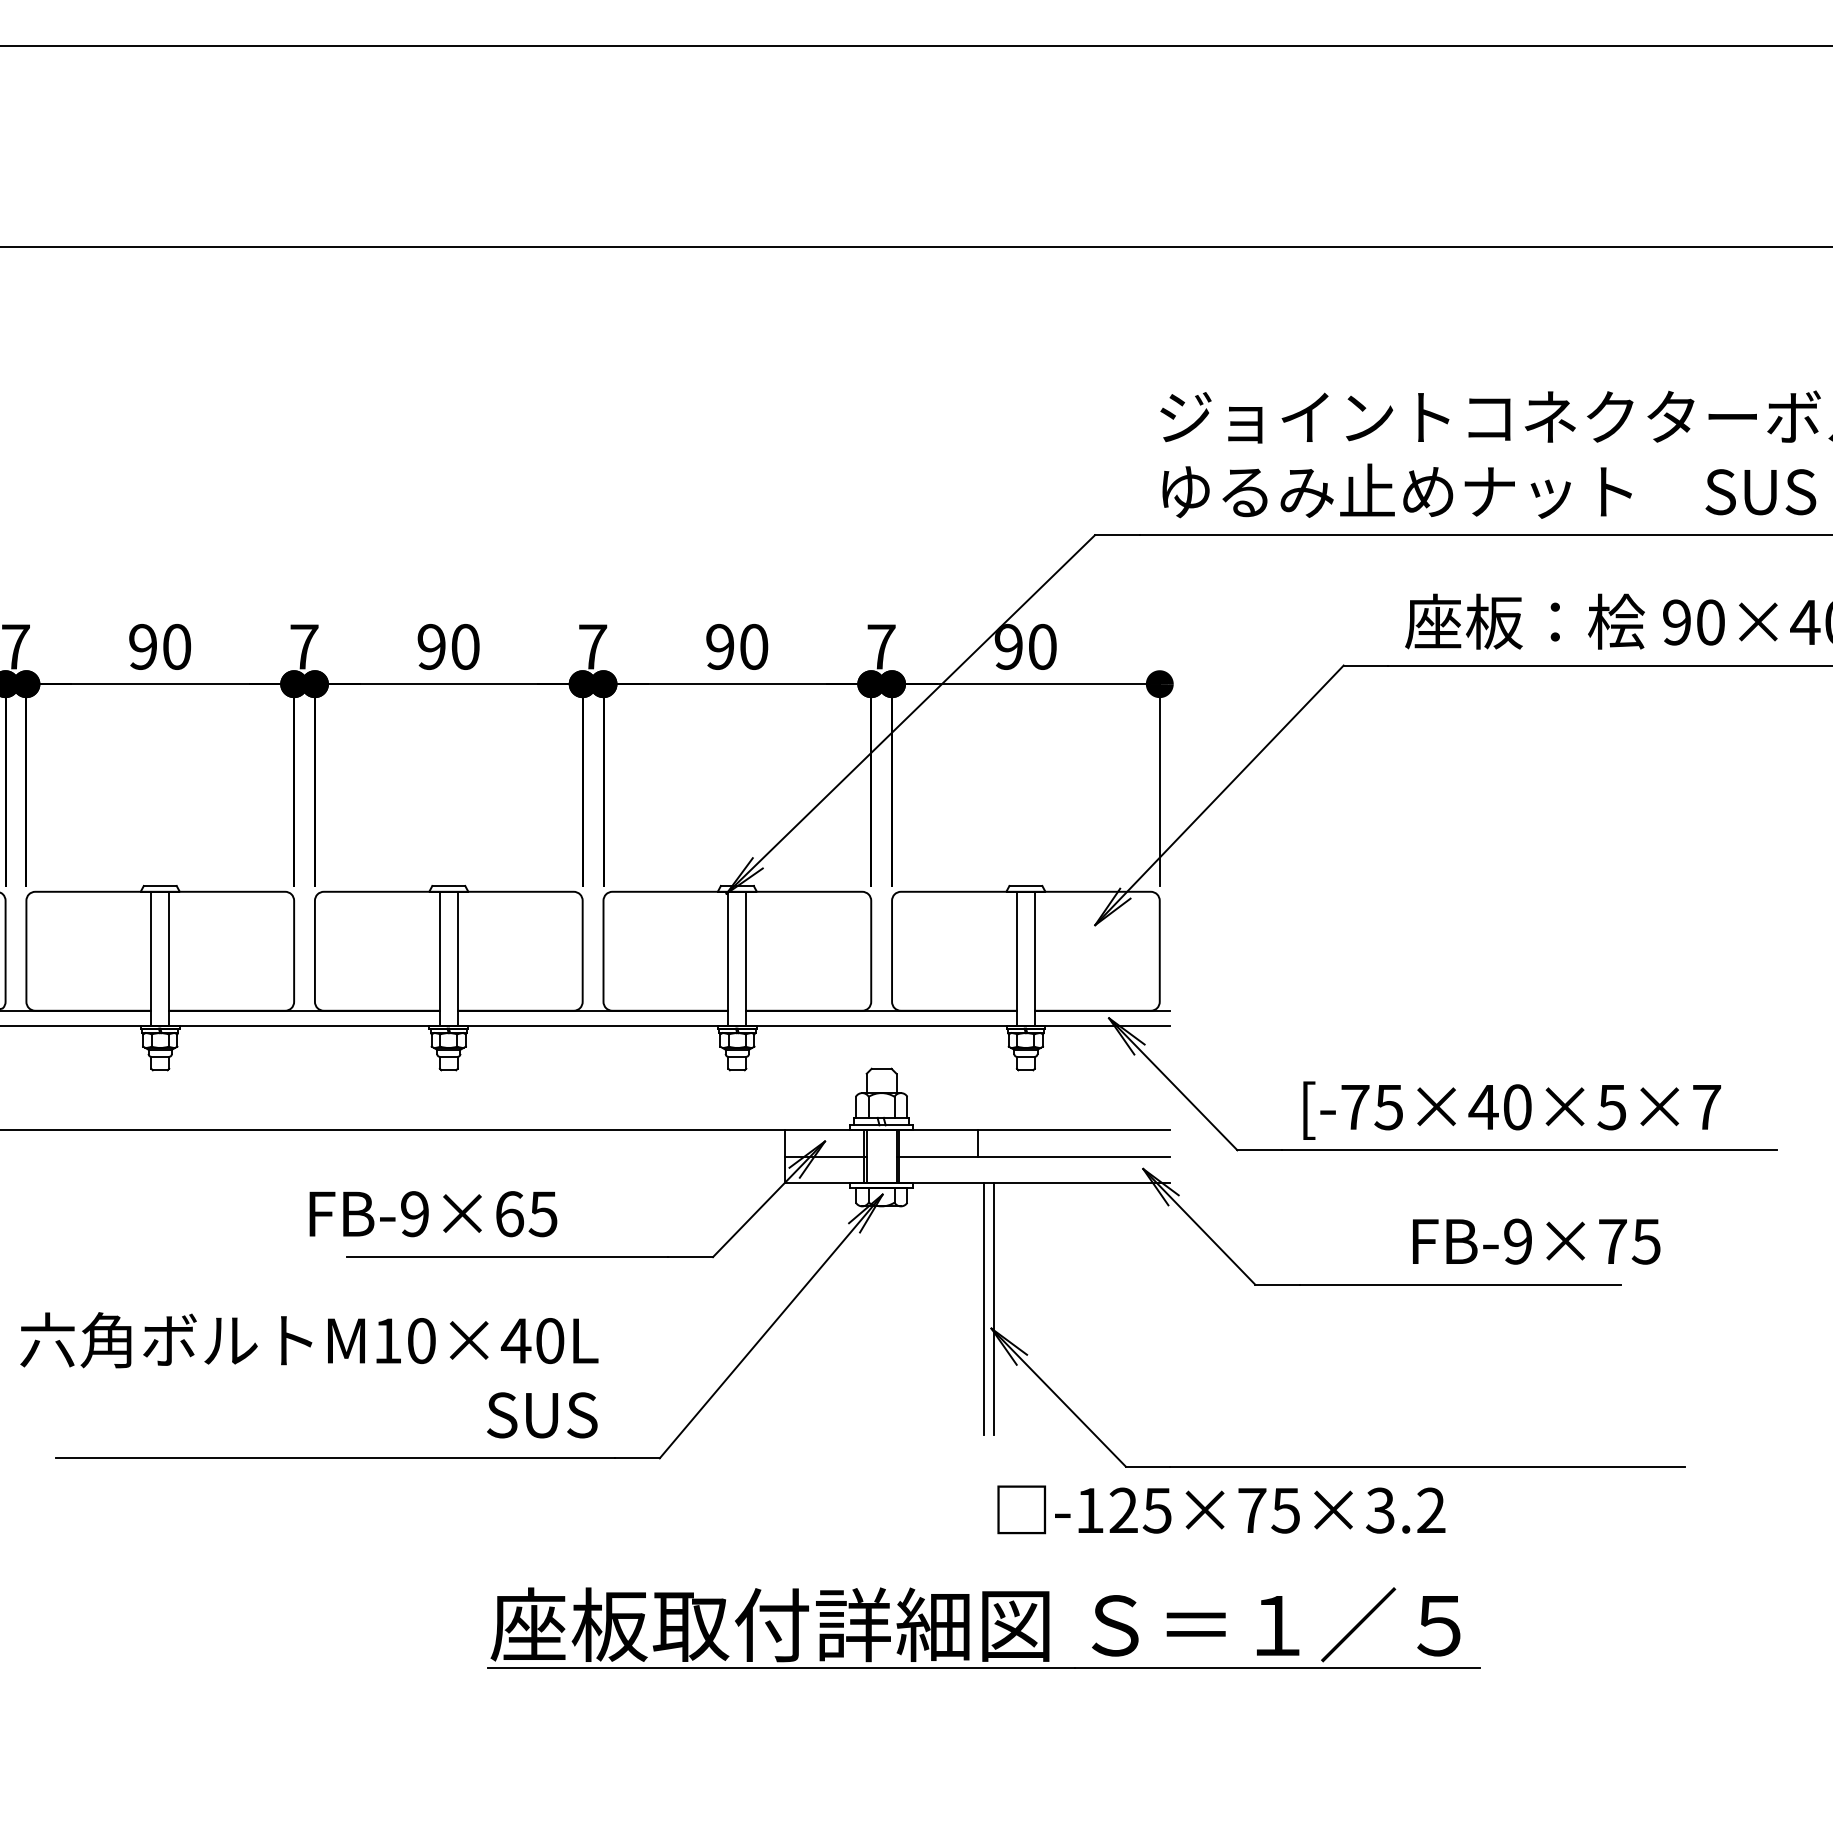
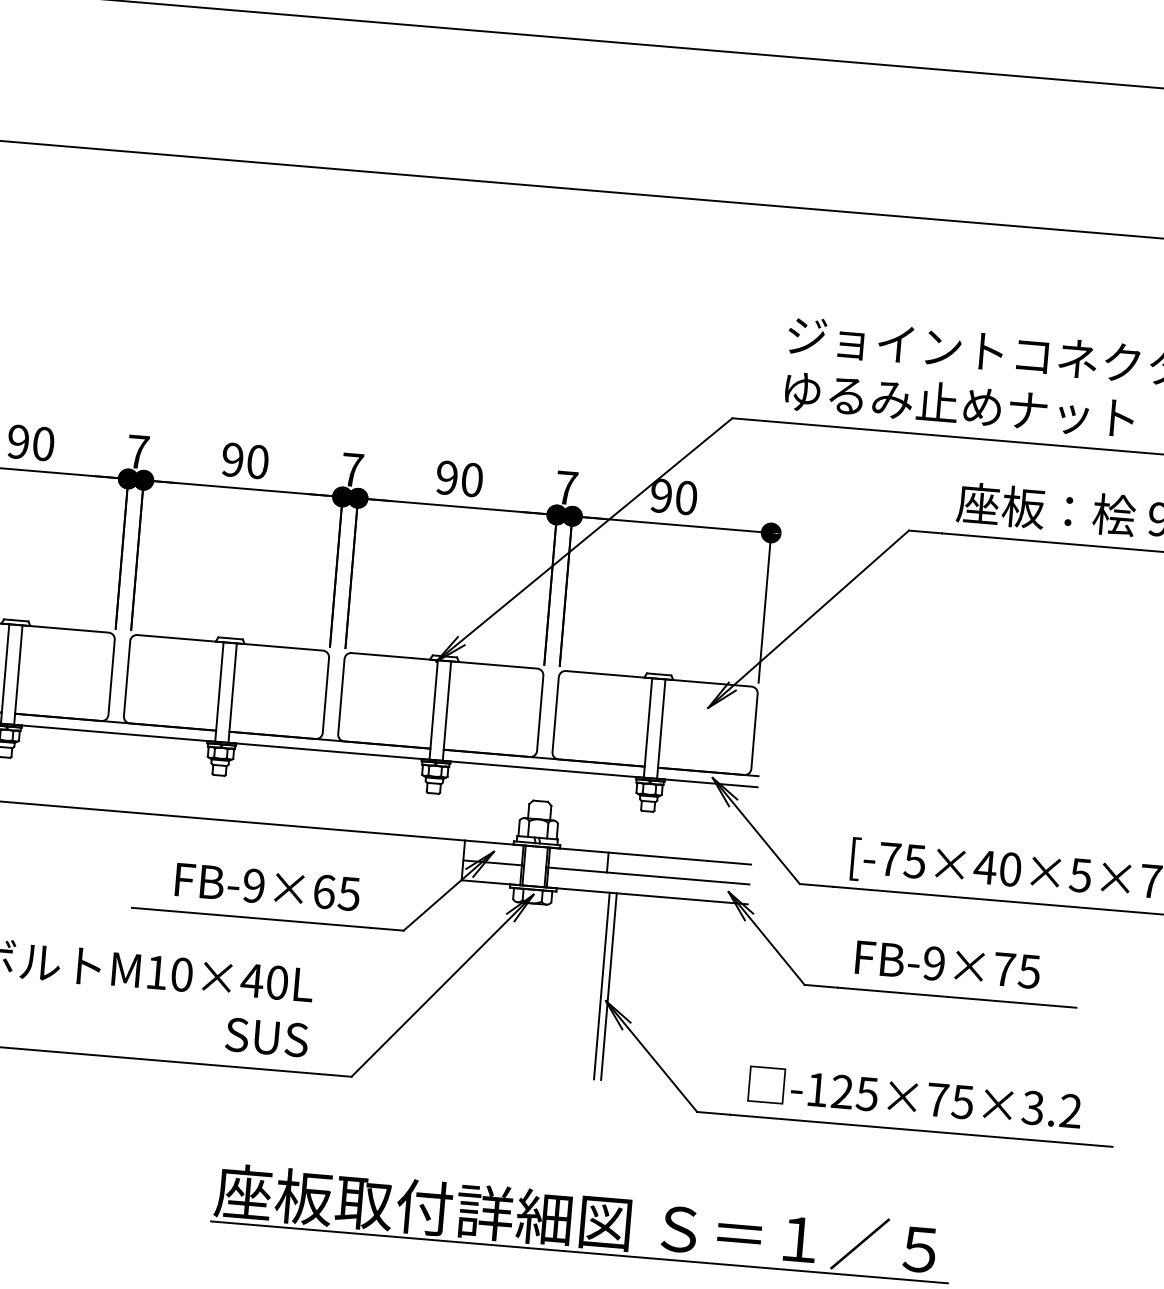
text: (433, 1214) -> (267, 887), moved
text: (1536, 1241) -> (947, 964), moved
text: (1221, 1509) -> (915, 1097), moved

